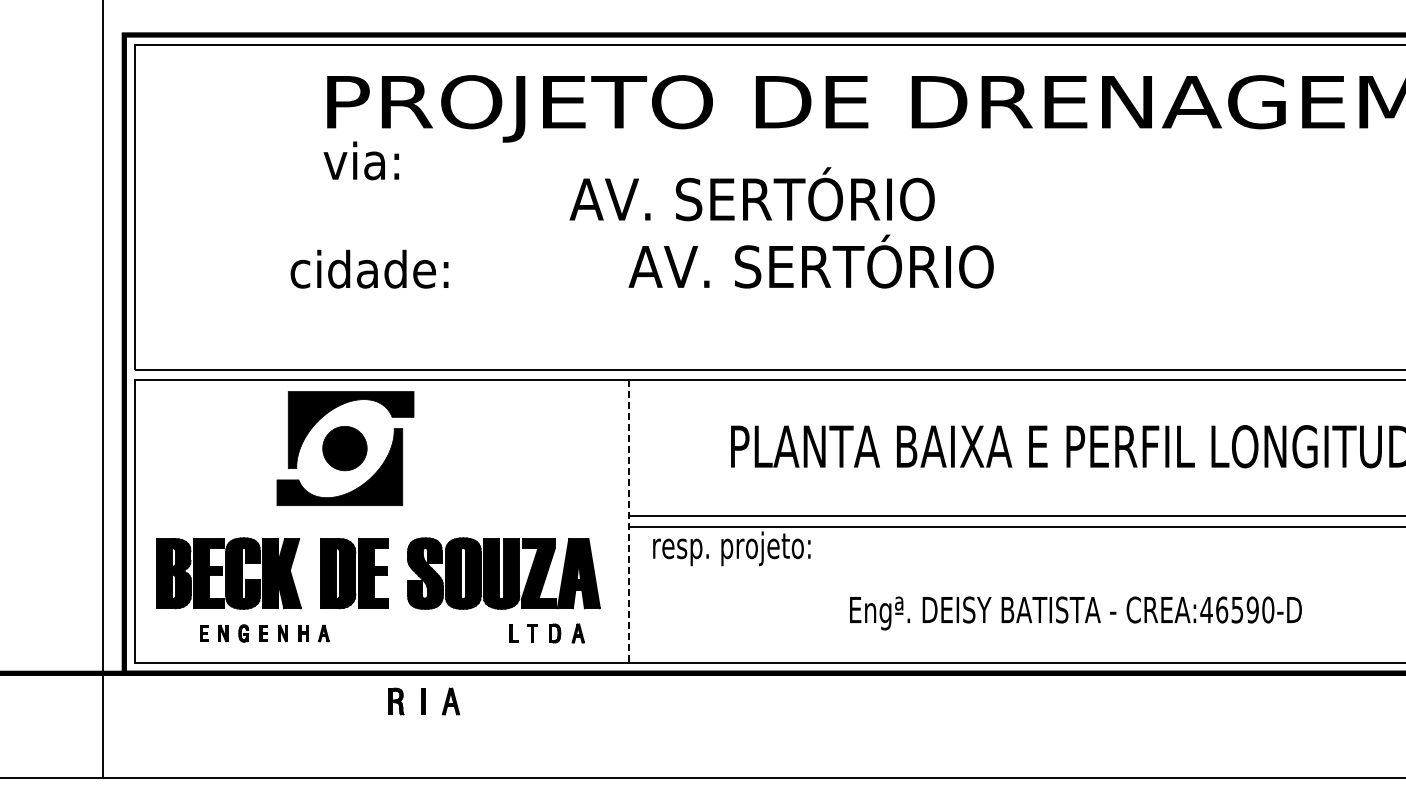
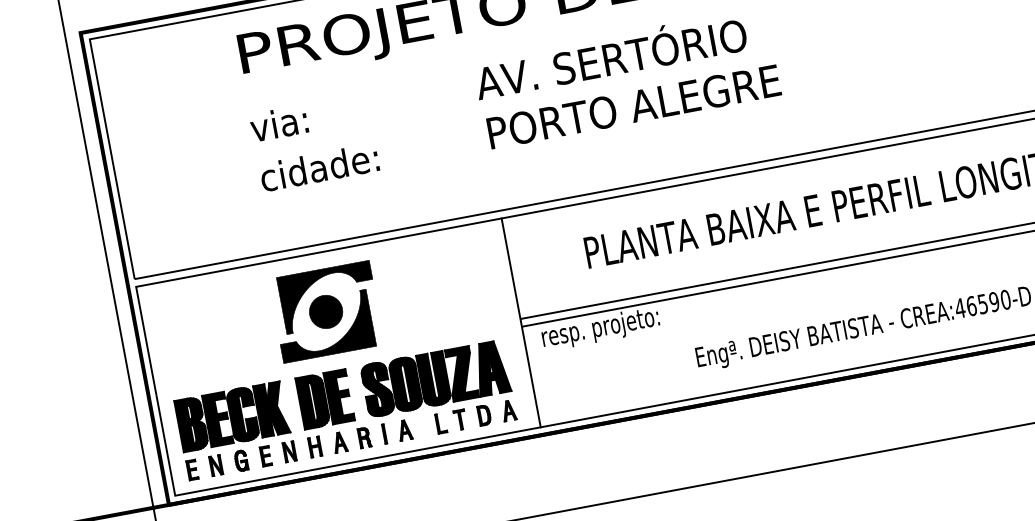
text: (360, 160) -> (278, 123), moved
text: (751, 194) -> (609, 56), moved
text: (827, 261) -> (631, 103), AV. SERTÓRIO -> PORTO ALEGRE
text: (369, 268) -> (319, 167), moved
part: (345, 448) -> (326, 311), moved
line: (629, 522) -> (521, 323), dashed -> solid
part: (264, 633) -> (267, 456), size x1.67
part: (546, 633) -> (475, 417), size x1.43
part: (424, 701) -> (385, 433), moved

